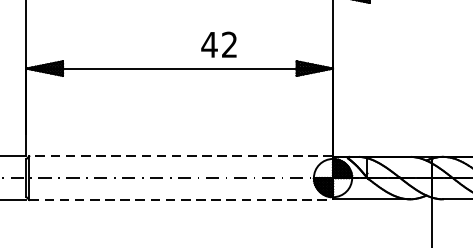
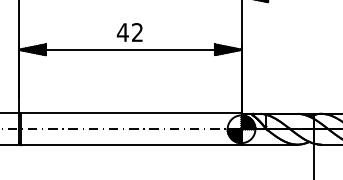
text: (218, 44) -> (129, 32), moved
line: (180, 156) -> (130, 113), dashed -> solid
line: (181, 200) -> (131, 145), dashed -> solid

